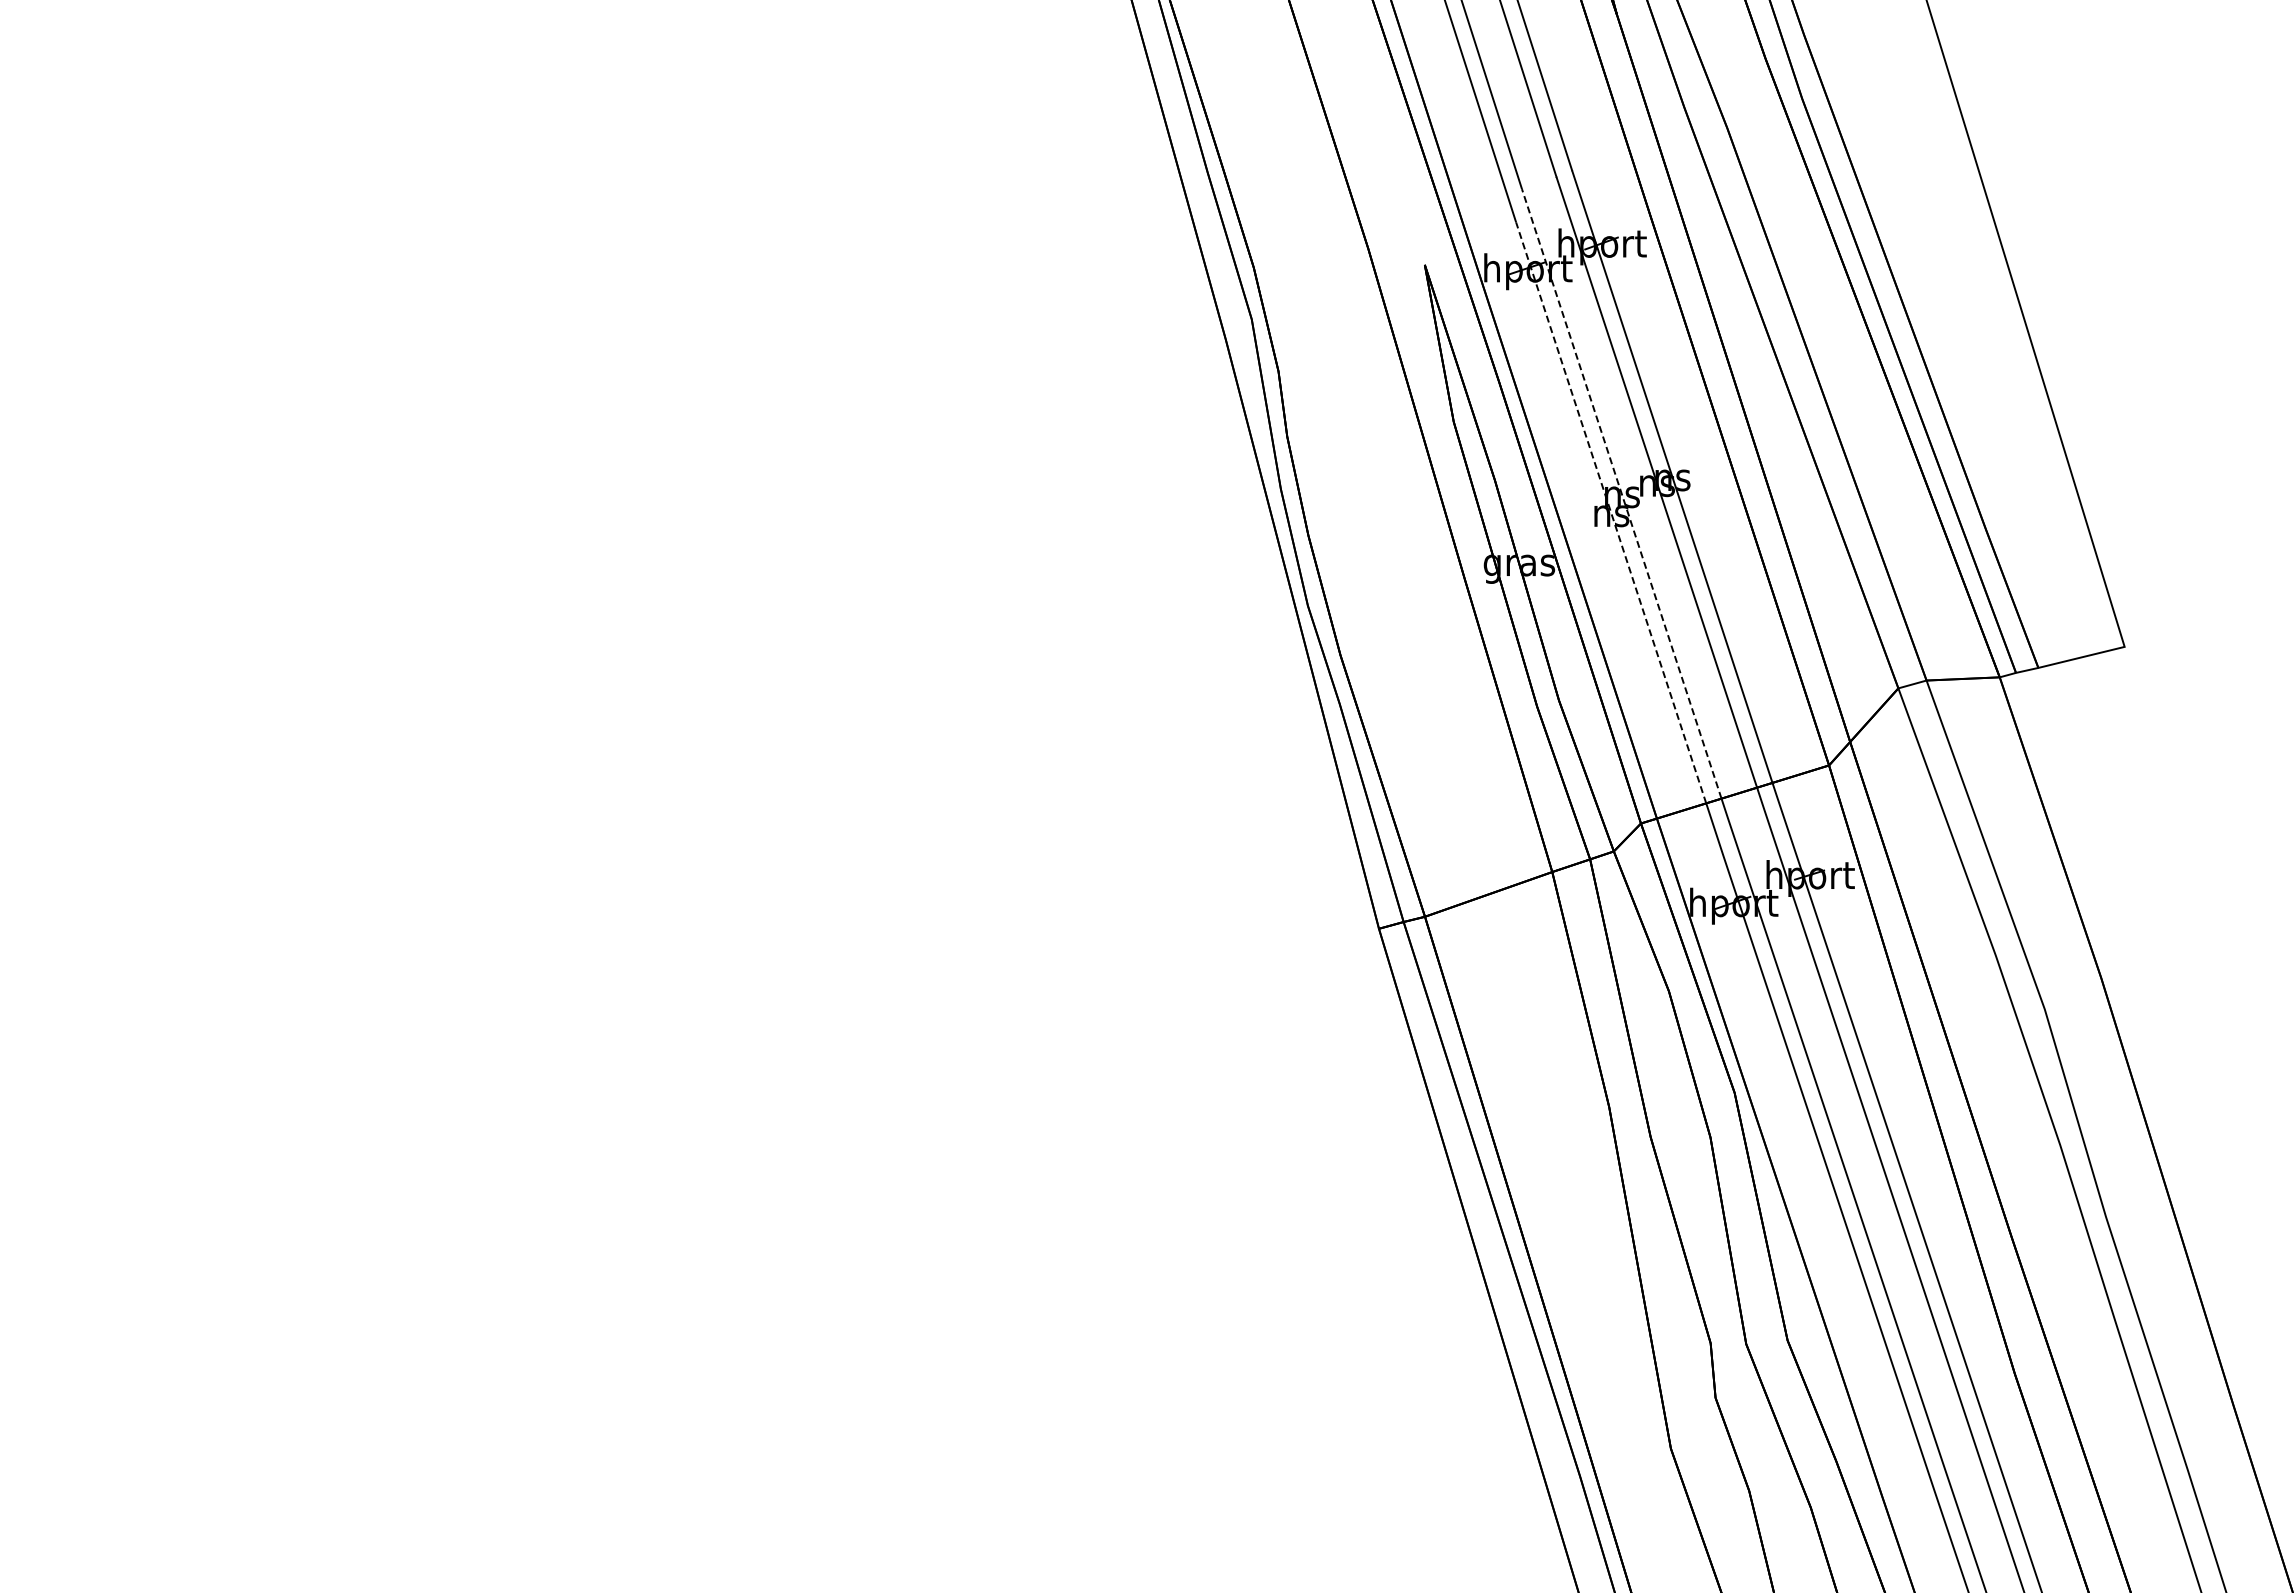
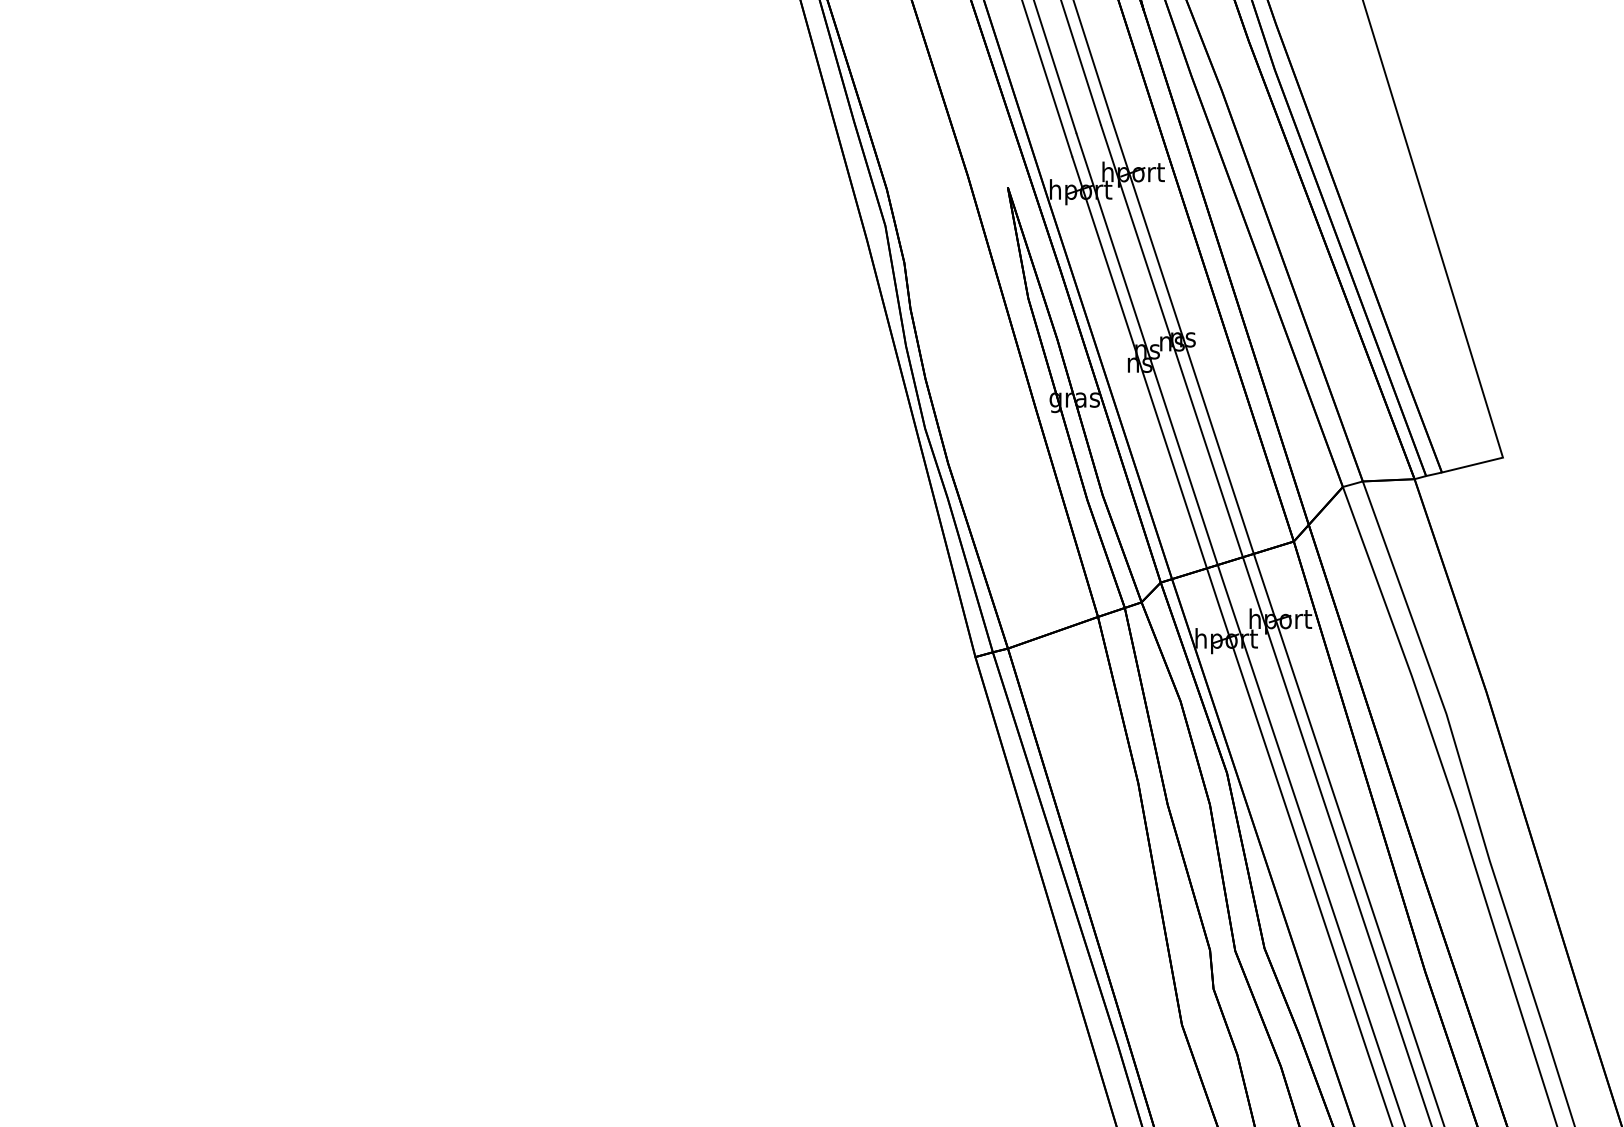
line: (1621, 493) -> (1147, 349), dashed -> solid
line: (1611, 512) -> (1139, 362), dashed -> solid

